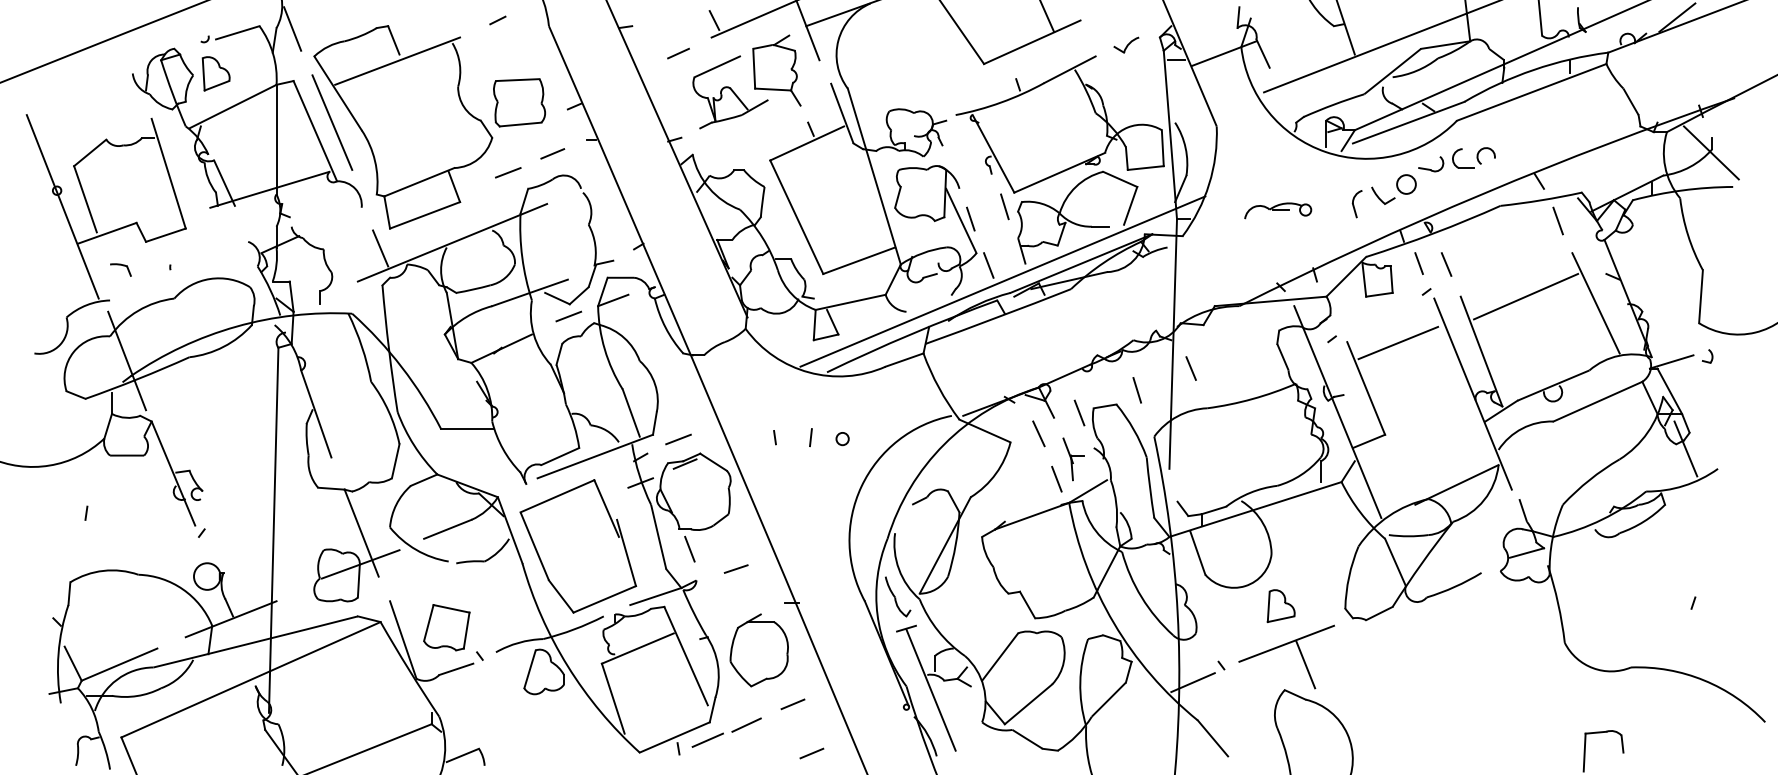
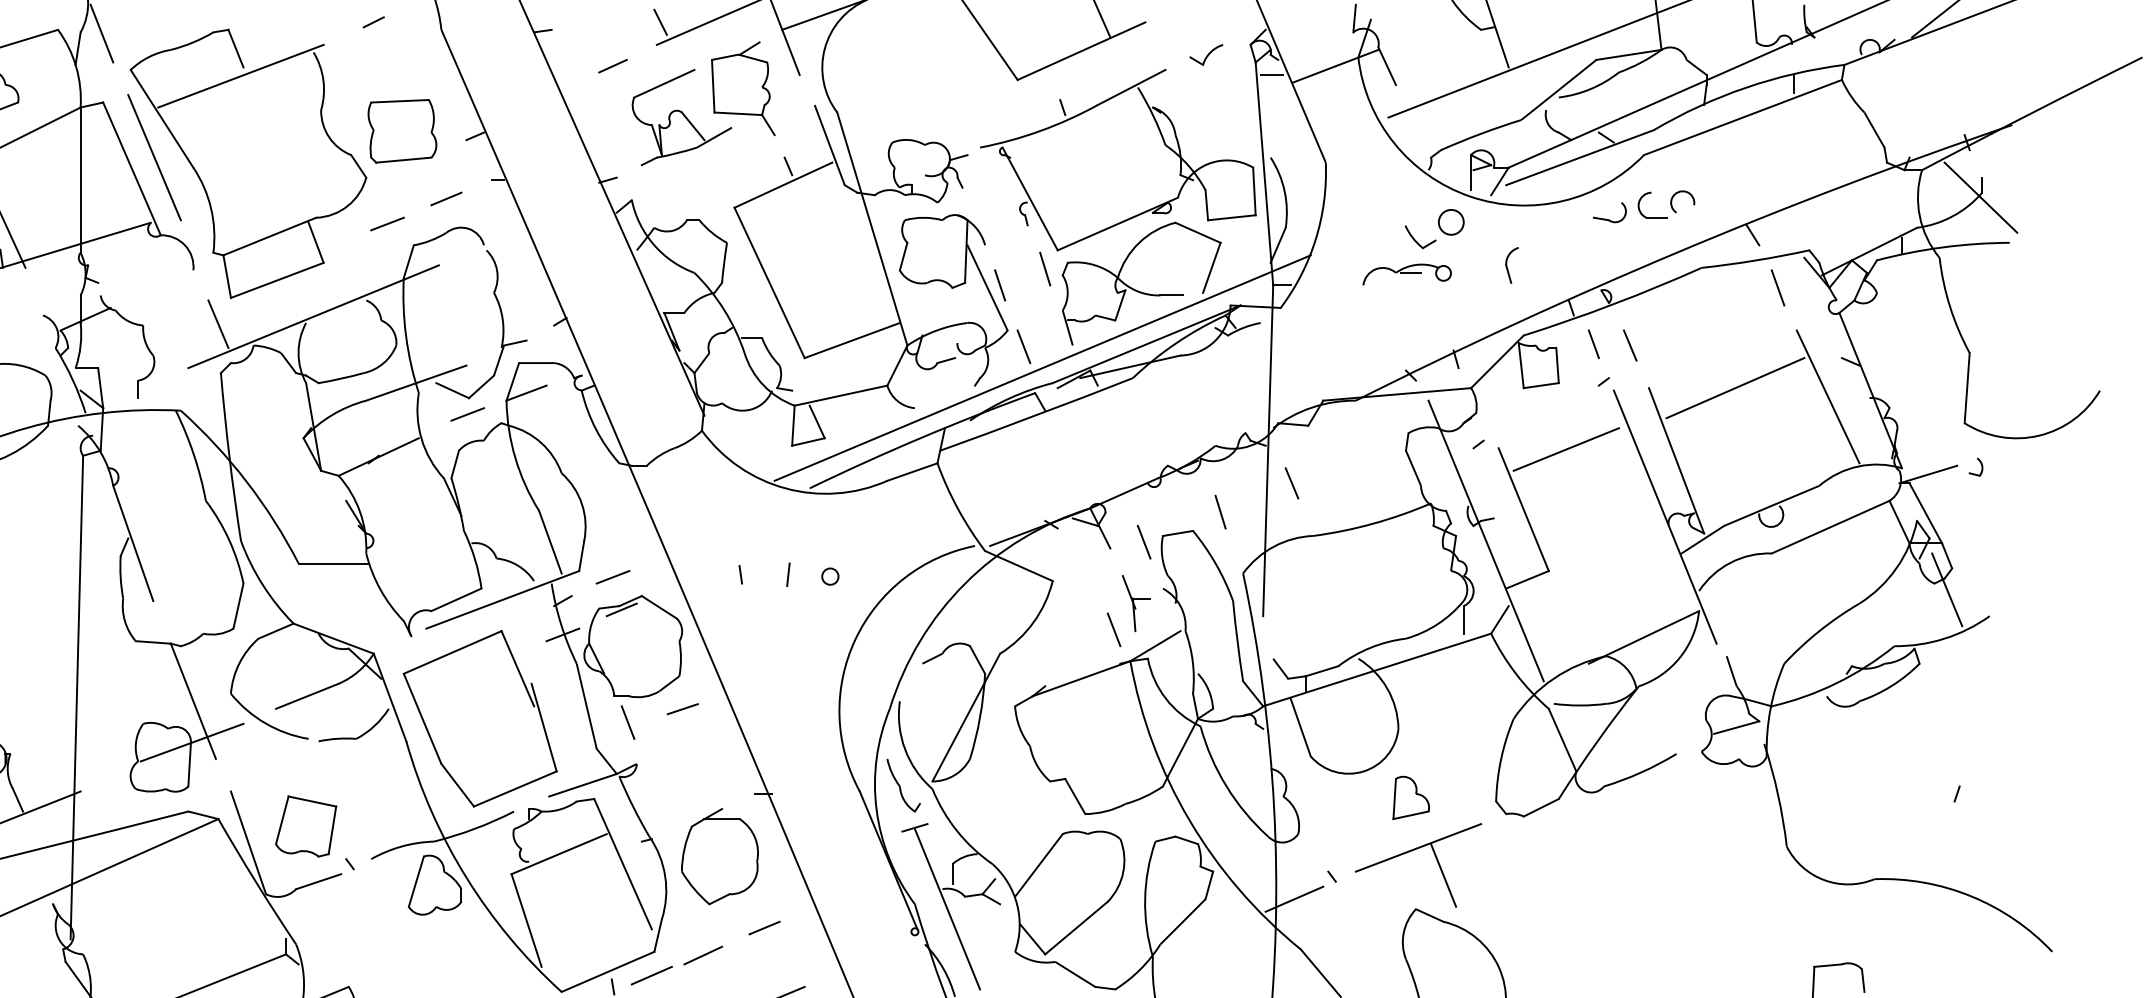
part: (1393, 189) -> (1434, 228), moved
line: (1038, 433) -> (1089, 569), removed
line: (735, 568) -> (681, 708), moved

